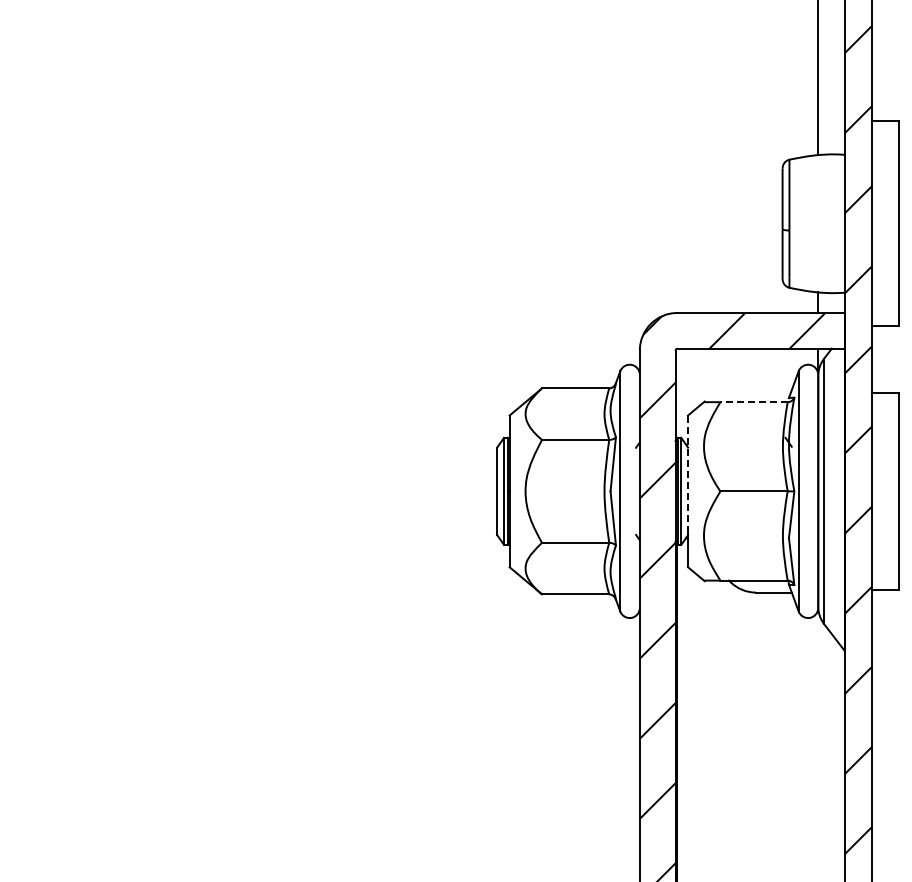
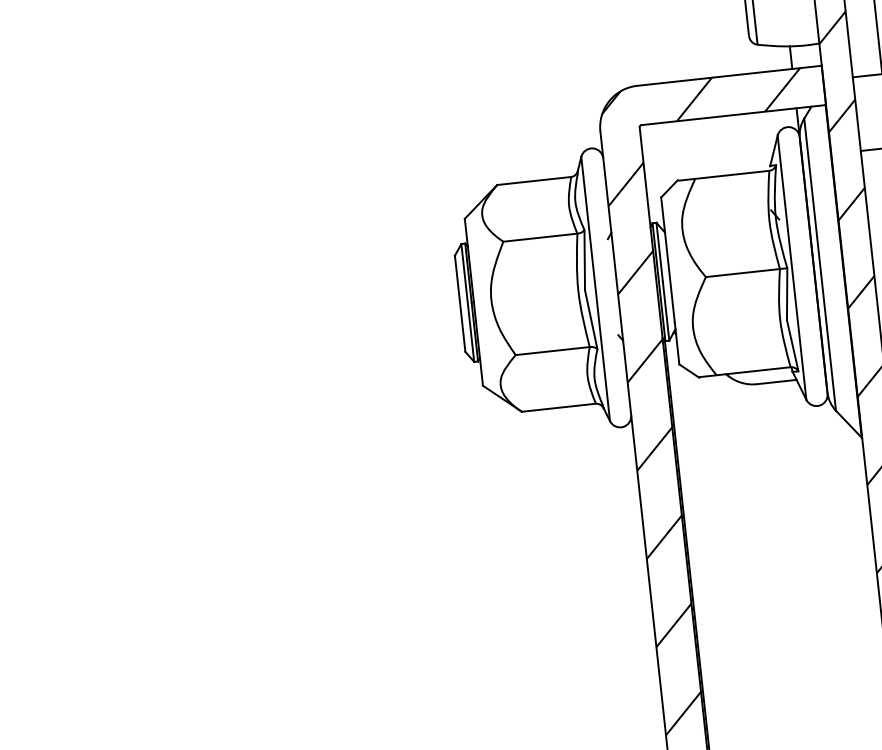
line: (754, 402) -> (732, 175), dashed -> solid
line: (688, 472) -> (668, 260), dashed -> solid

